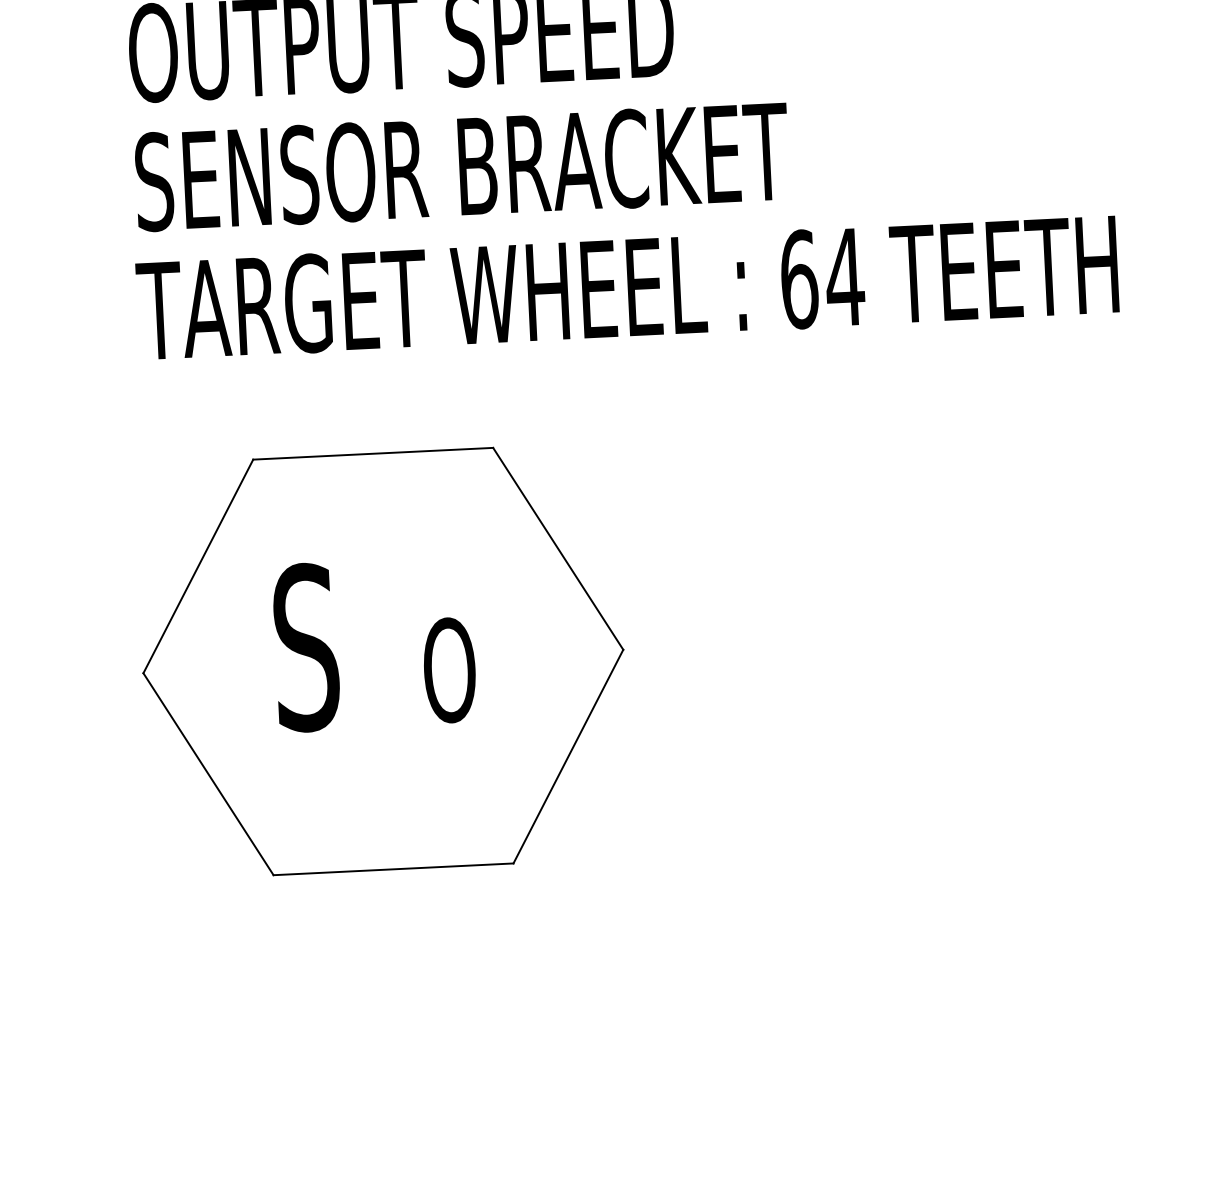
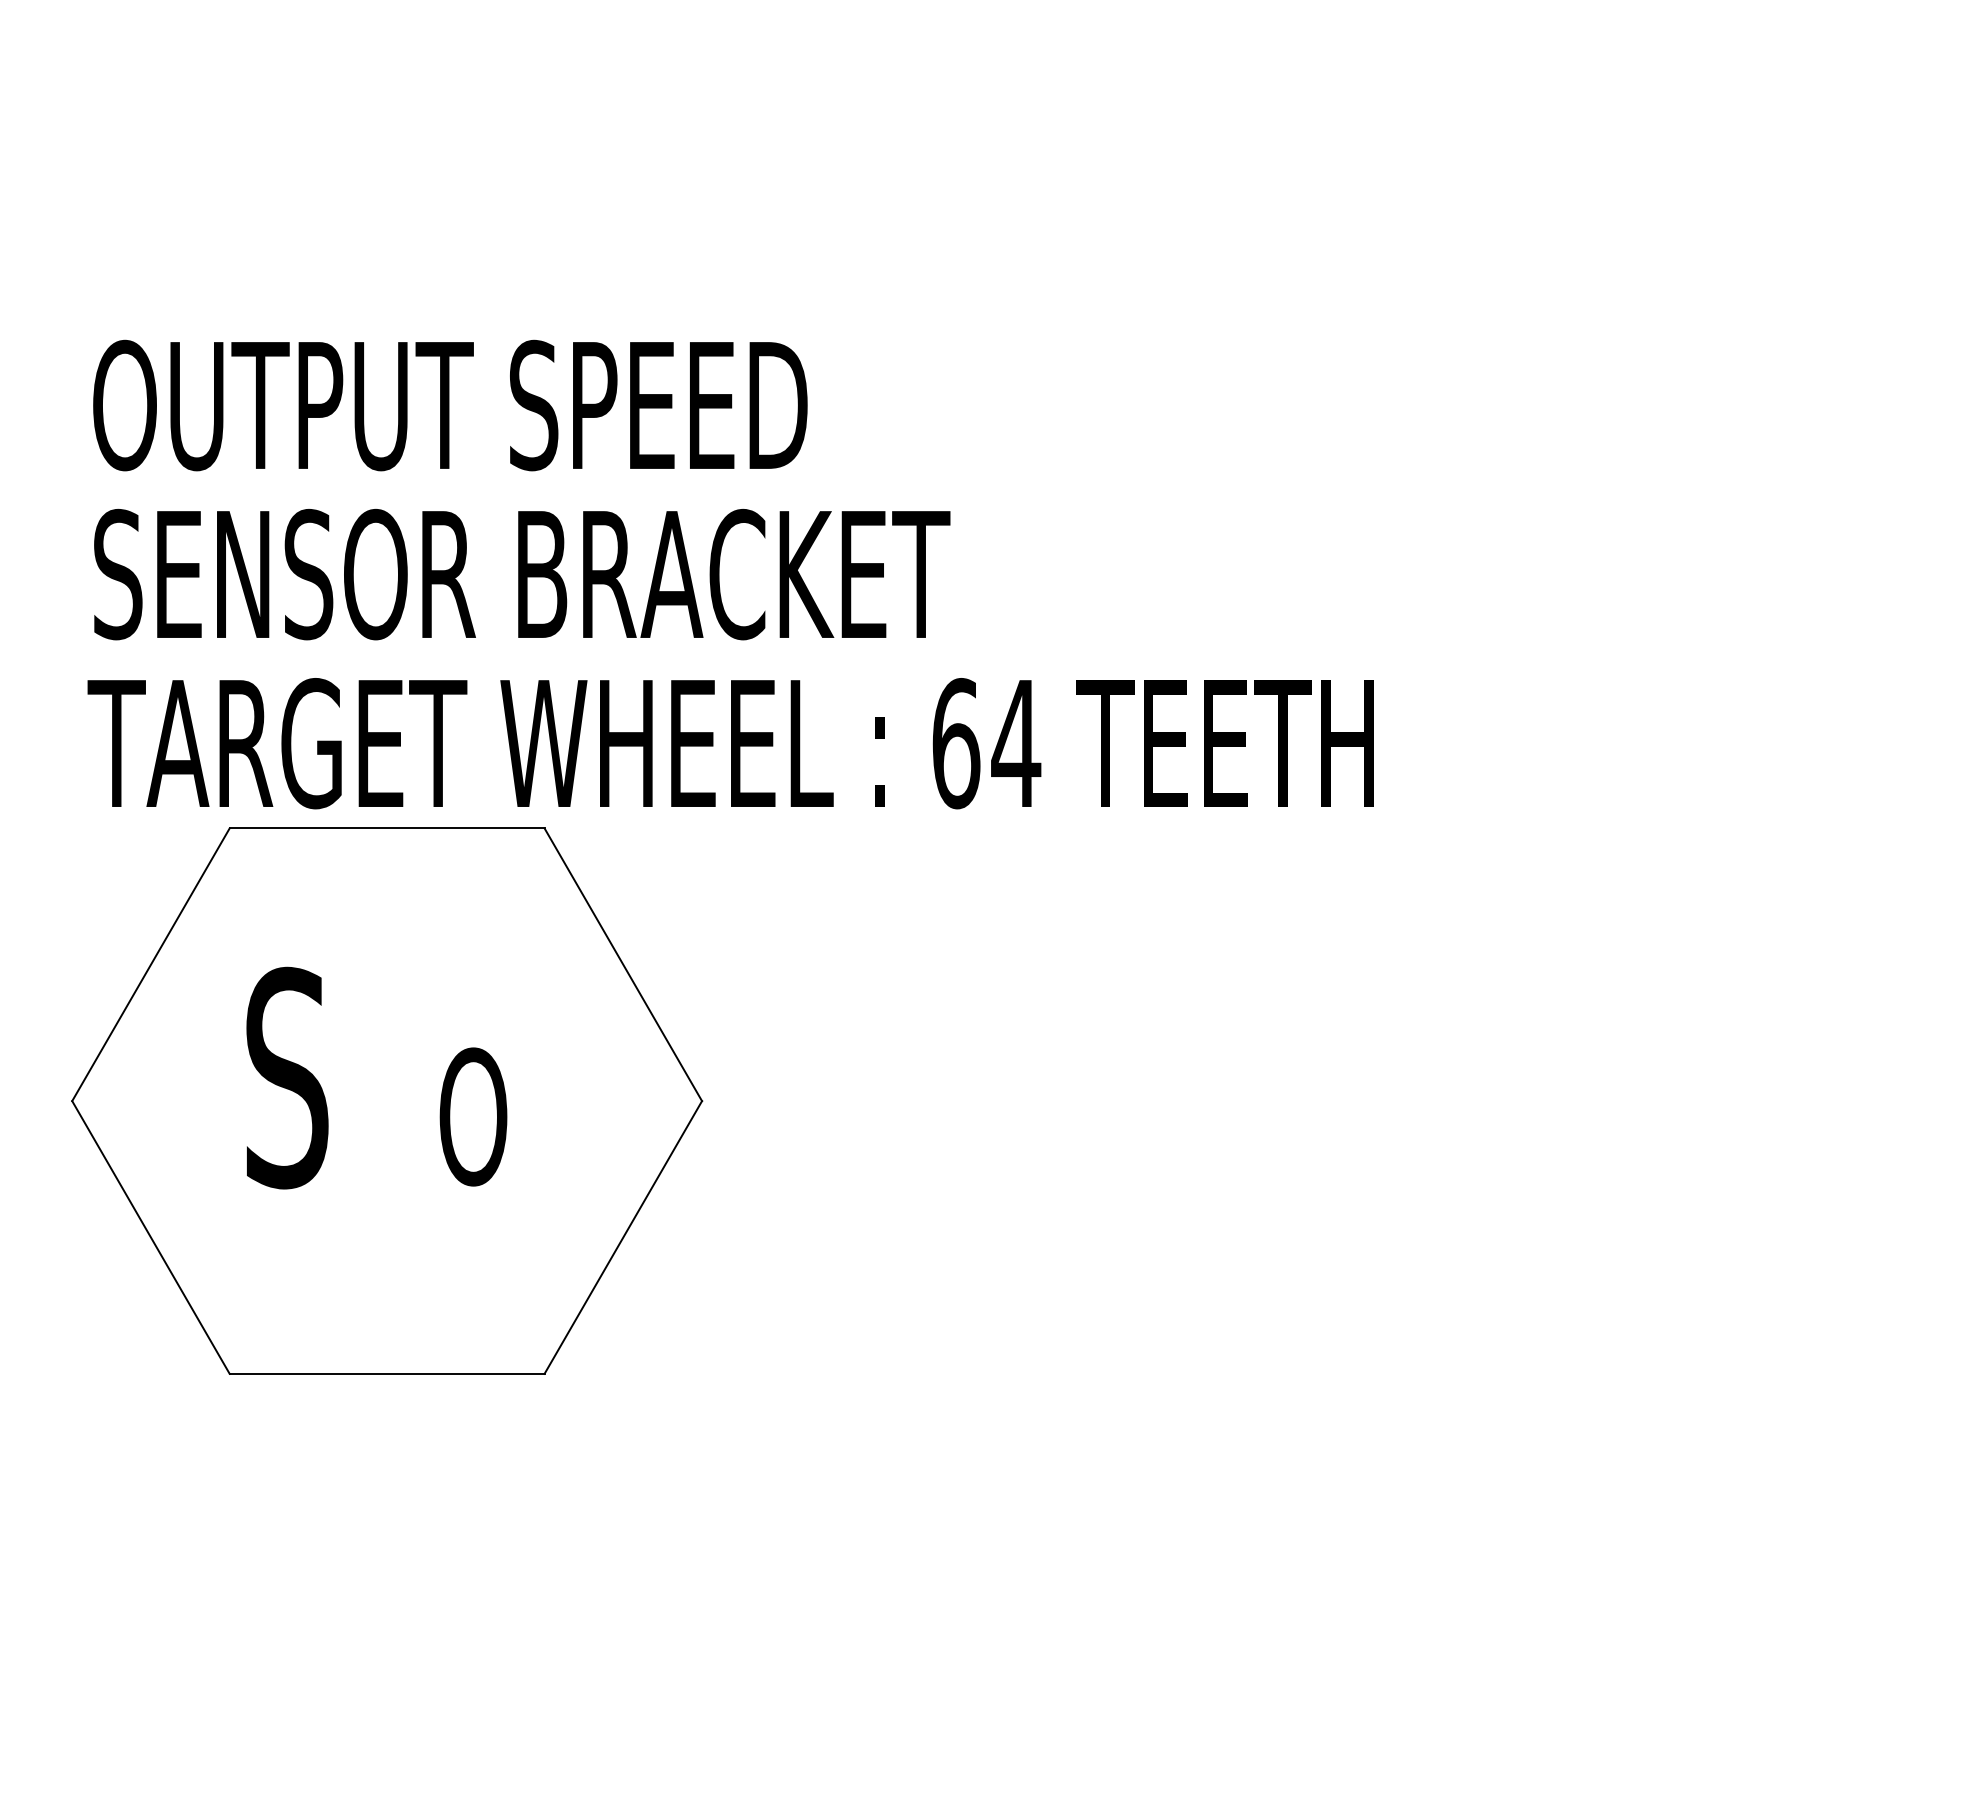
part: (383, 661) -> (387, 1100), moved

